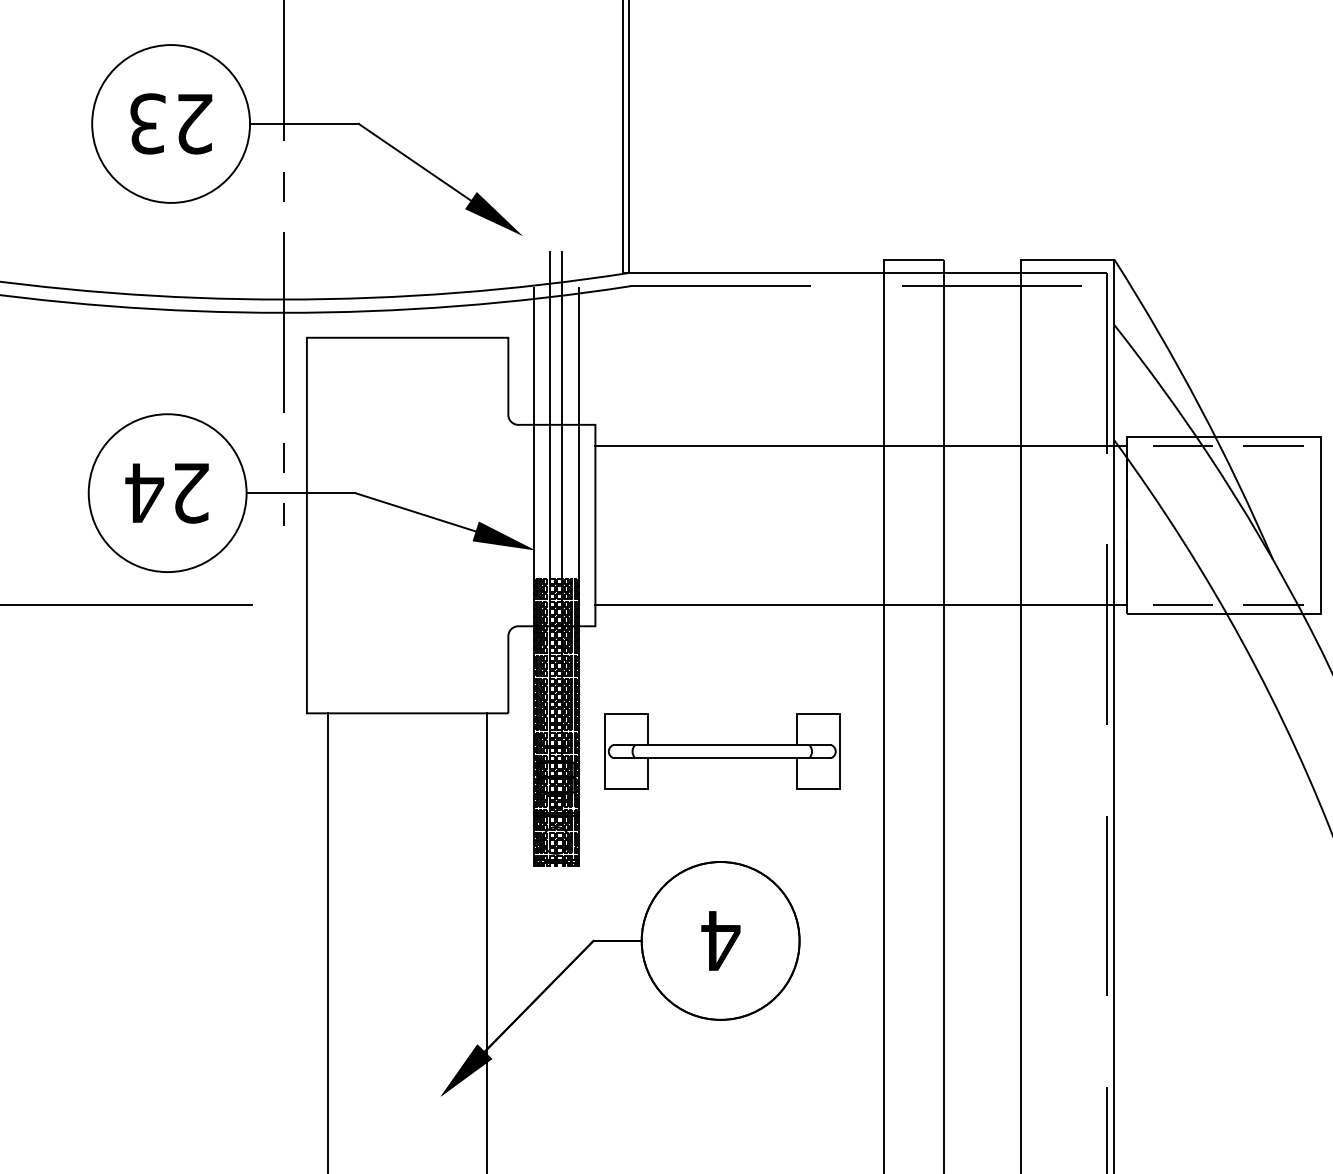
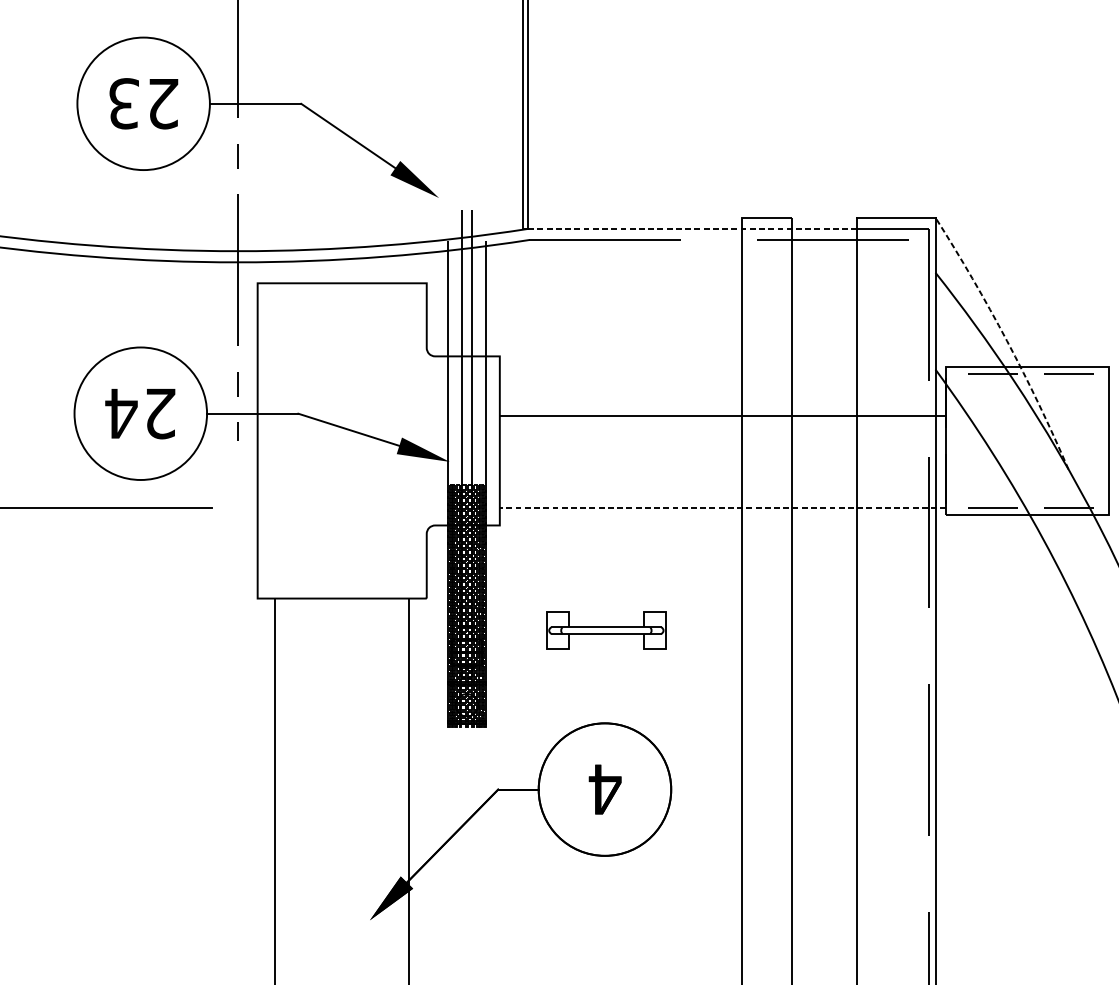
line: (825, 272) -> (692, 228), solid -> dashed
arc: (1199, 406) -> (1006, 340), solid -> dashed
line: (861, 445) -> (723, 415), moved
line: (861, 605) -> (723, 508), solid -> dashed
part: (722, 751) -> (606, 630), size x0.6

